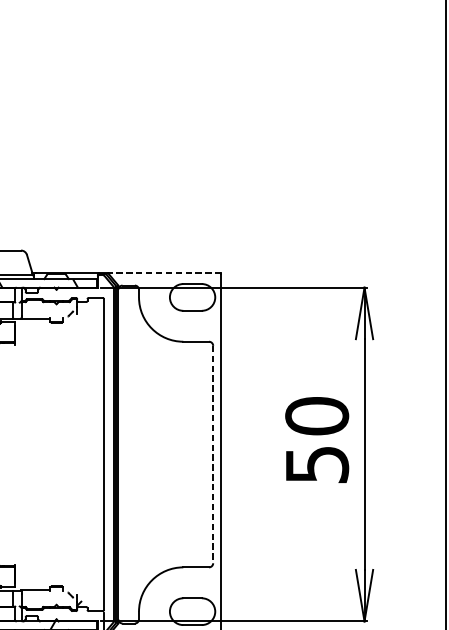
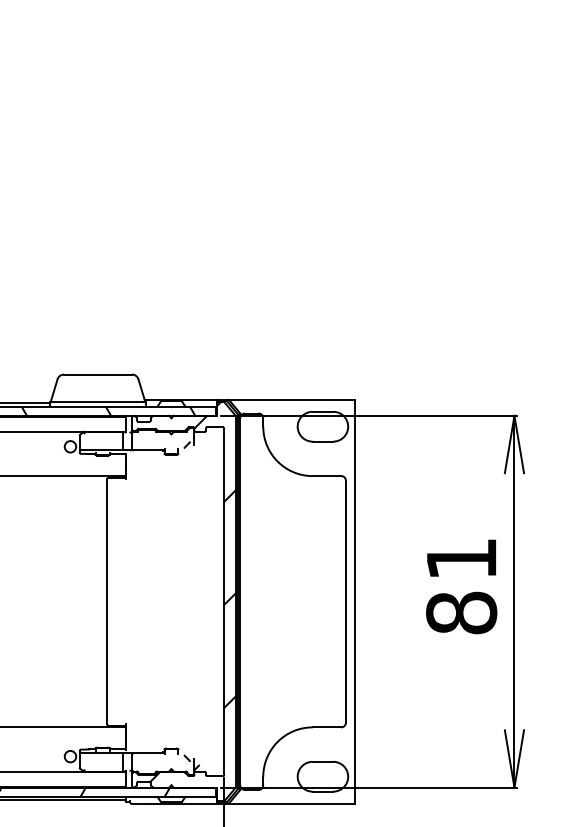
line: (164, 272) -> (291, 399), dashed -> solid
text: (316, 439) -> (461, 585), 50 -> 81
hatch: (75, 445) -> (192, 591), added
line: (212, 455) -> (345, 602), dashed -> solid

